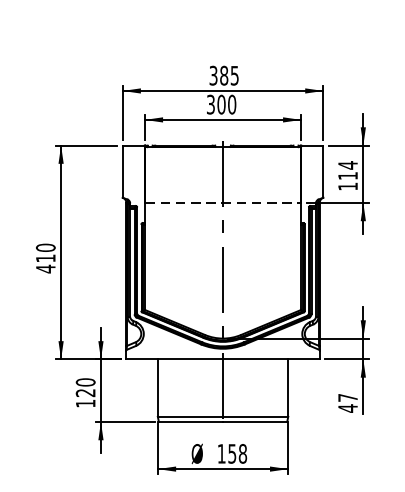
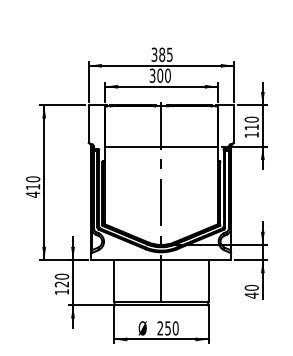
text: (347, 165) -> (251, 119), 114 -> 110
line: (223, 202) -> (161, 146), dashed -> solid
text: (347, 397) -> (251, 287), 47 -> 40
text: (231, 454) -> (167, 328), 158 -> 250

